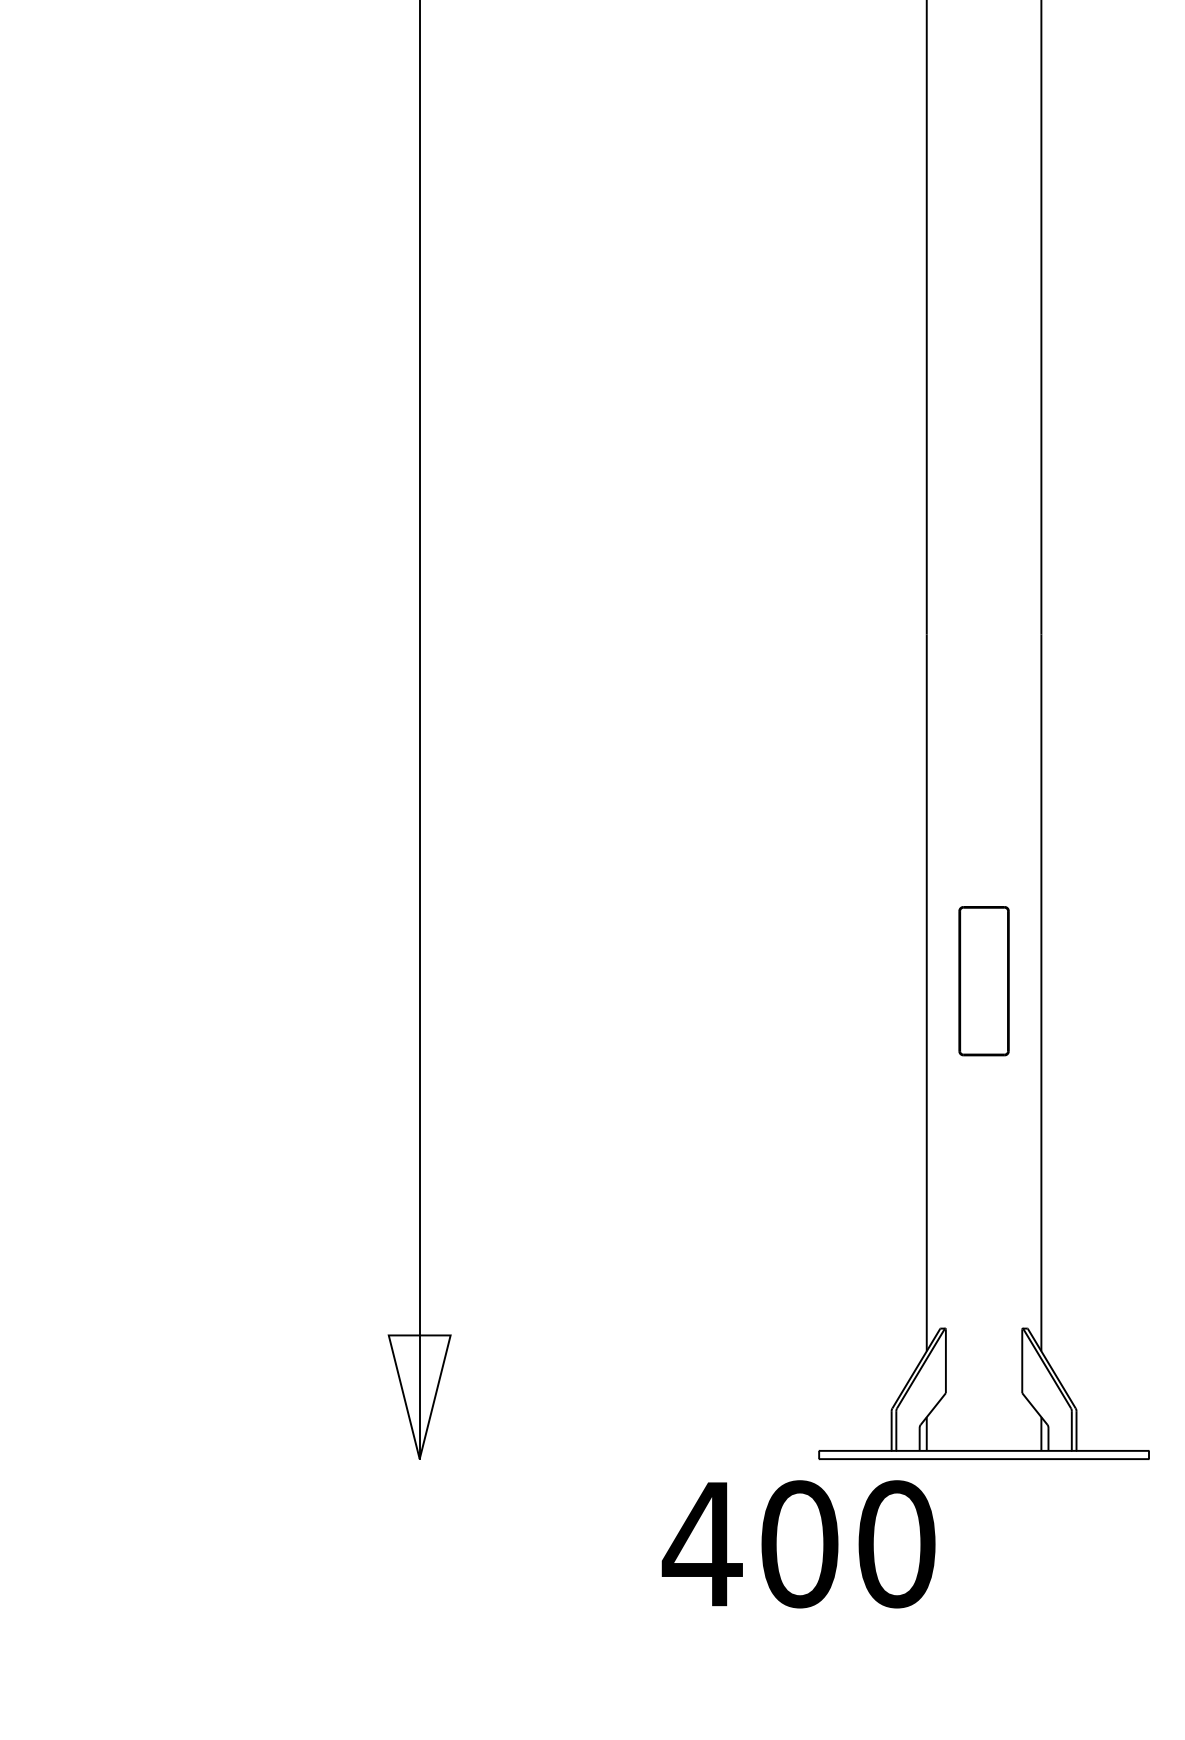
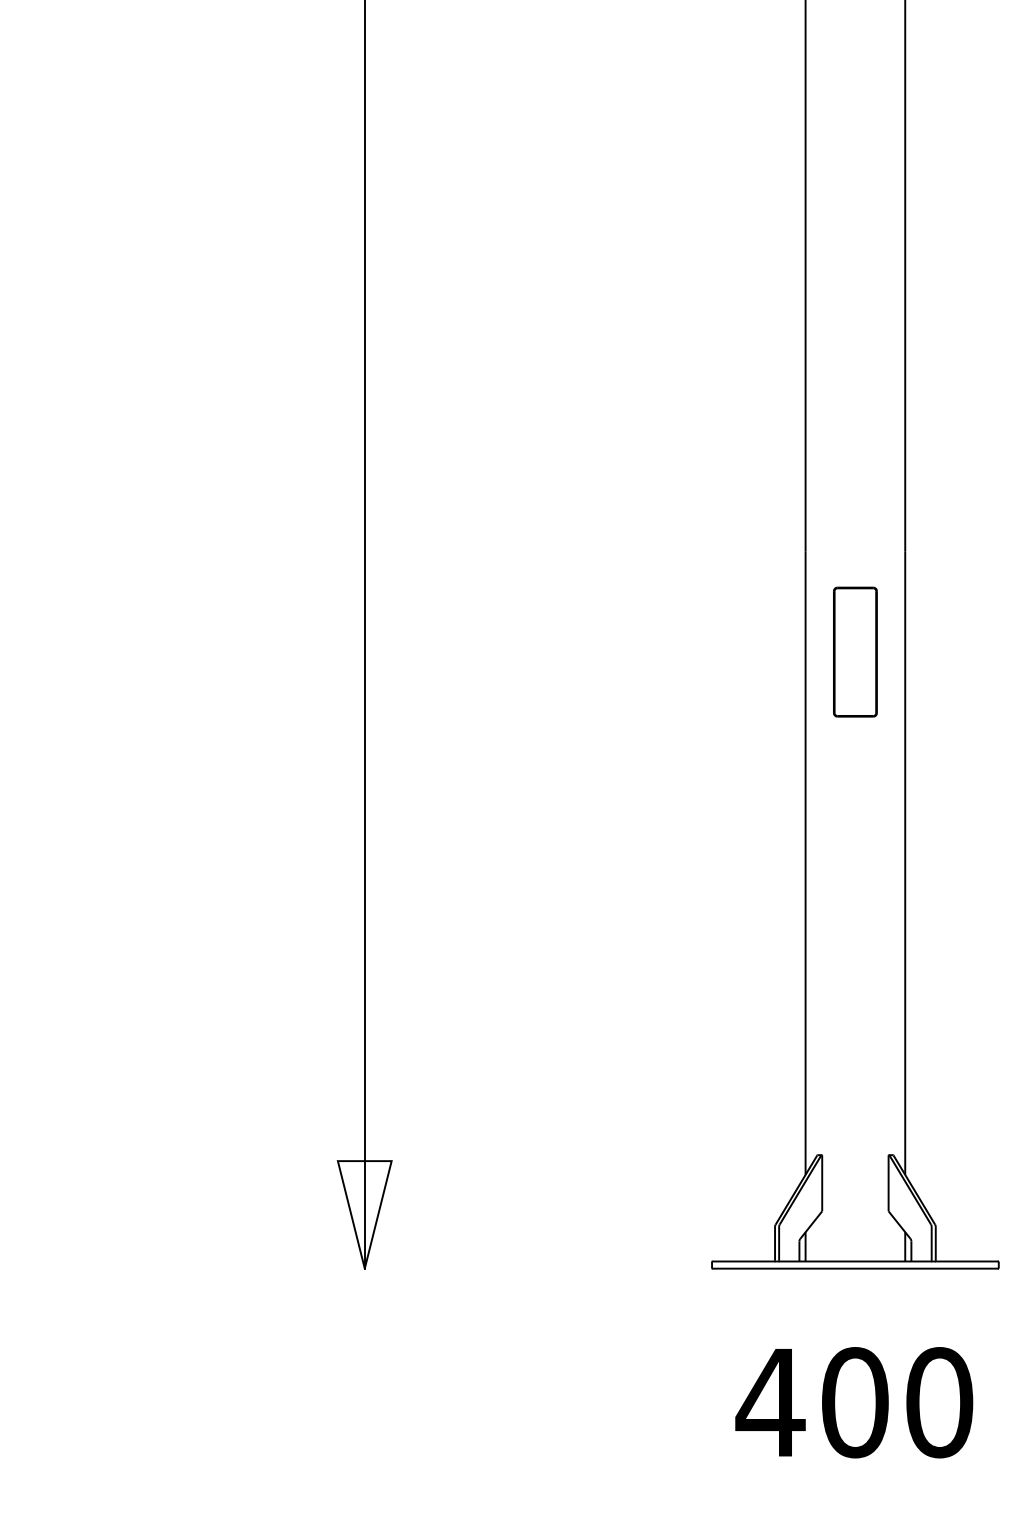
part: (984, 980) -> (855, 651), moved
text: (798, 1544) -> (854, 1402), moved

